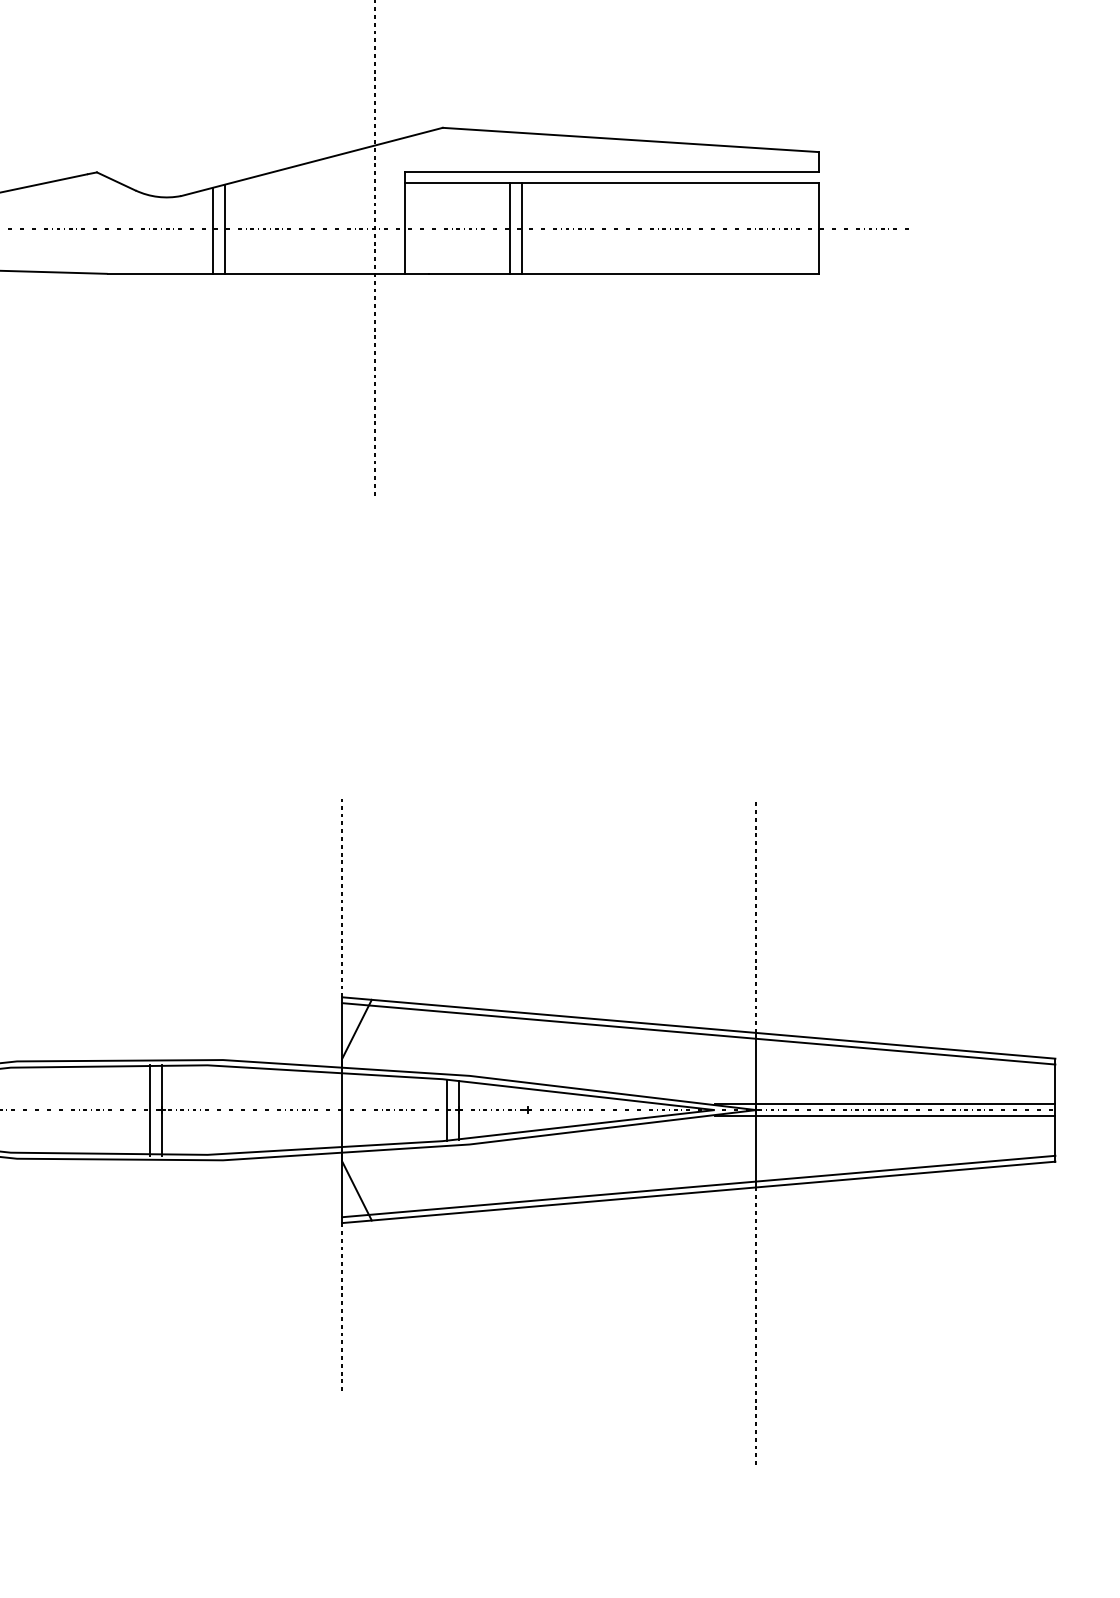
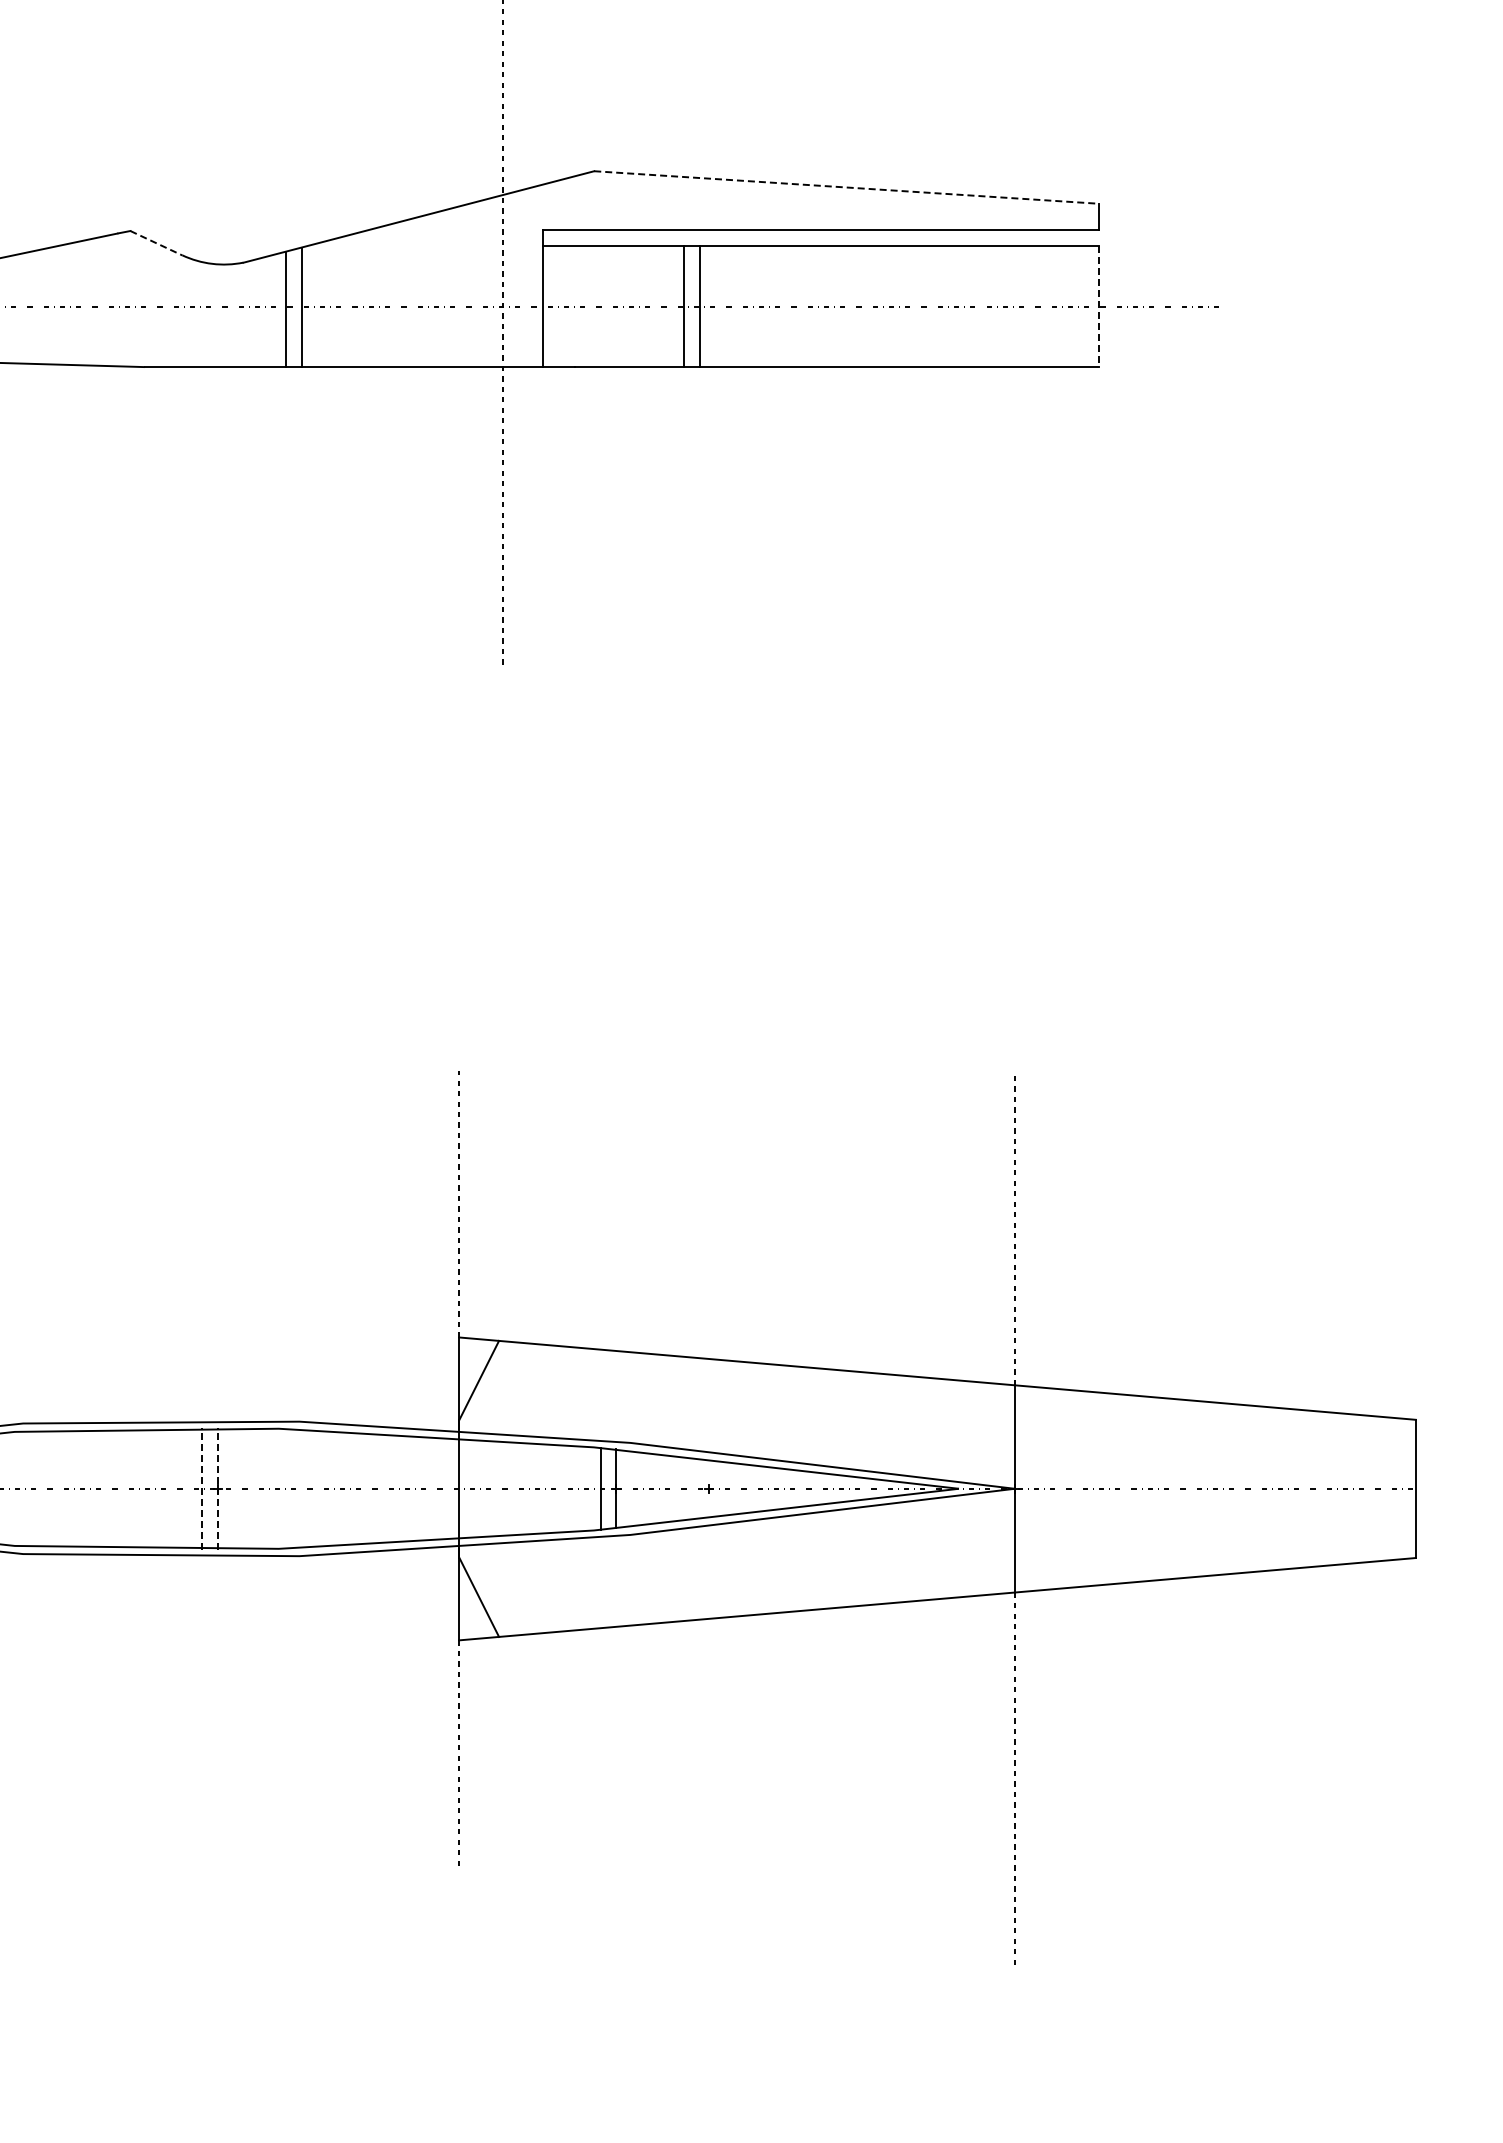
line: (630, 139) -> (846, 187), solid -> dashed
line: (116, 181) -> (156, 243), solid -> dashed
line: (818, 228) -> (1098, 306), solid -> dashed
line: (698, 1033) -> (937, 1386), removed
line: (884, 1103) -> (1186, 1480), removed
line: (149, 1109) -> (201, 1488), solid -> dashed
line: (161, 1109) -> (217, 1488), solid -> dashed
line: (884, 1115) -> (1186, 1496), removed
line: (698, 1186) -> (937, 1591), removed

